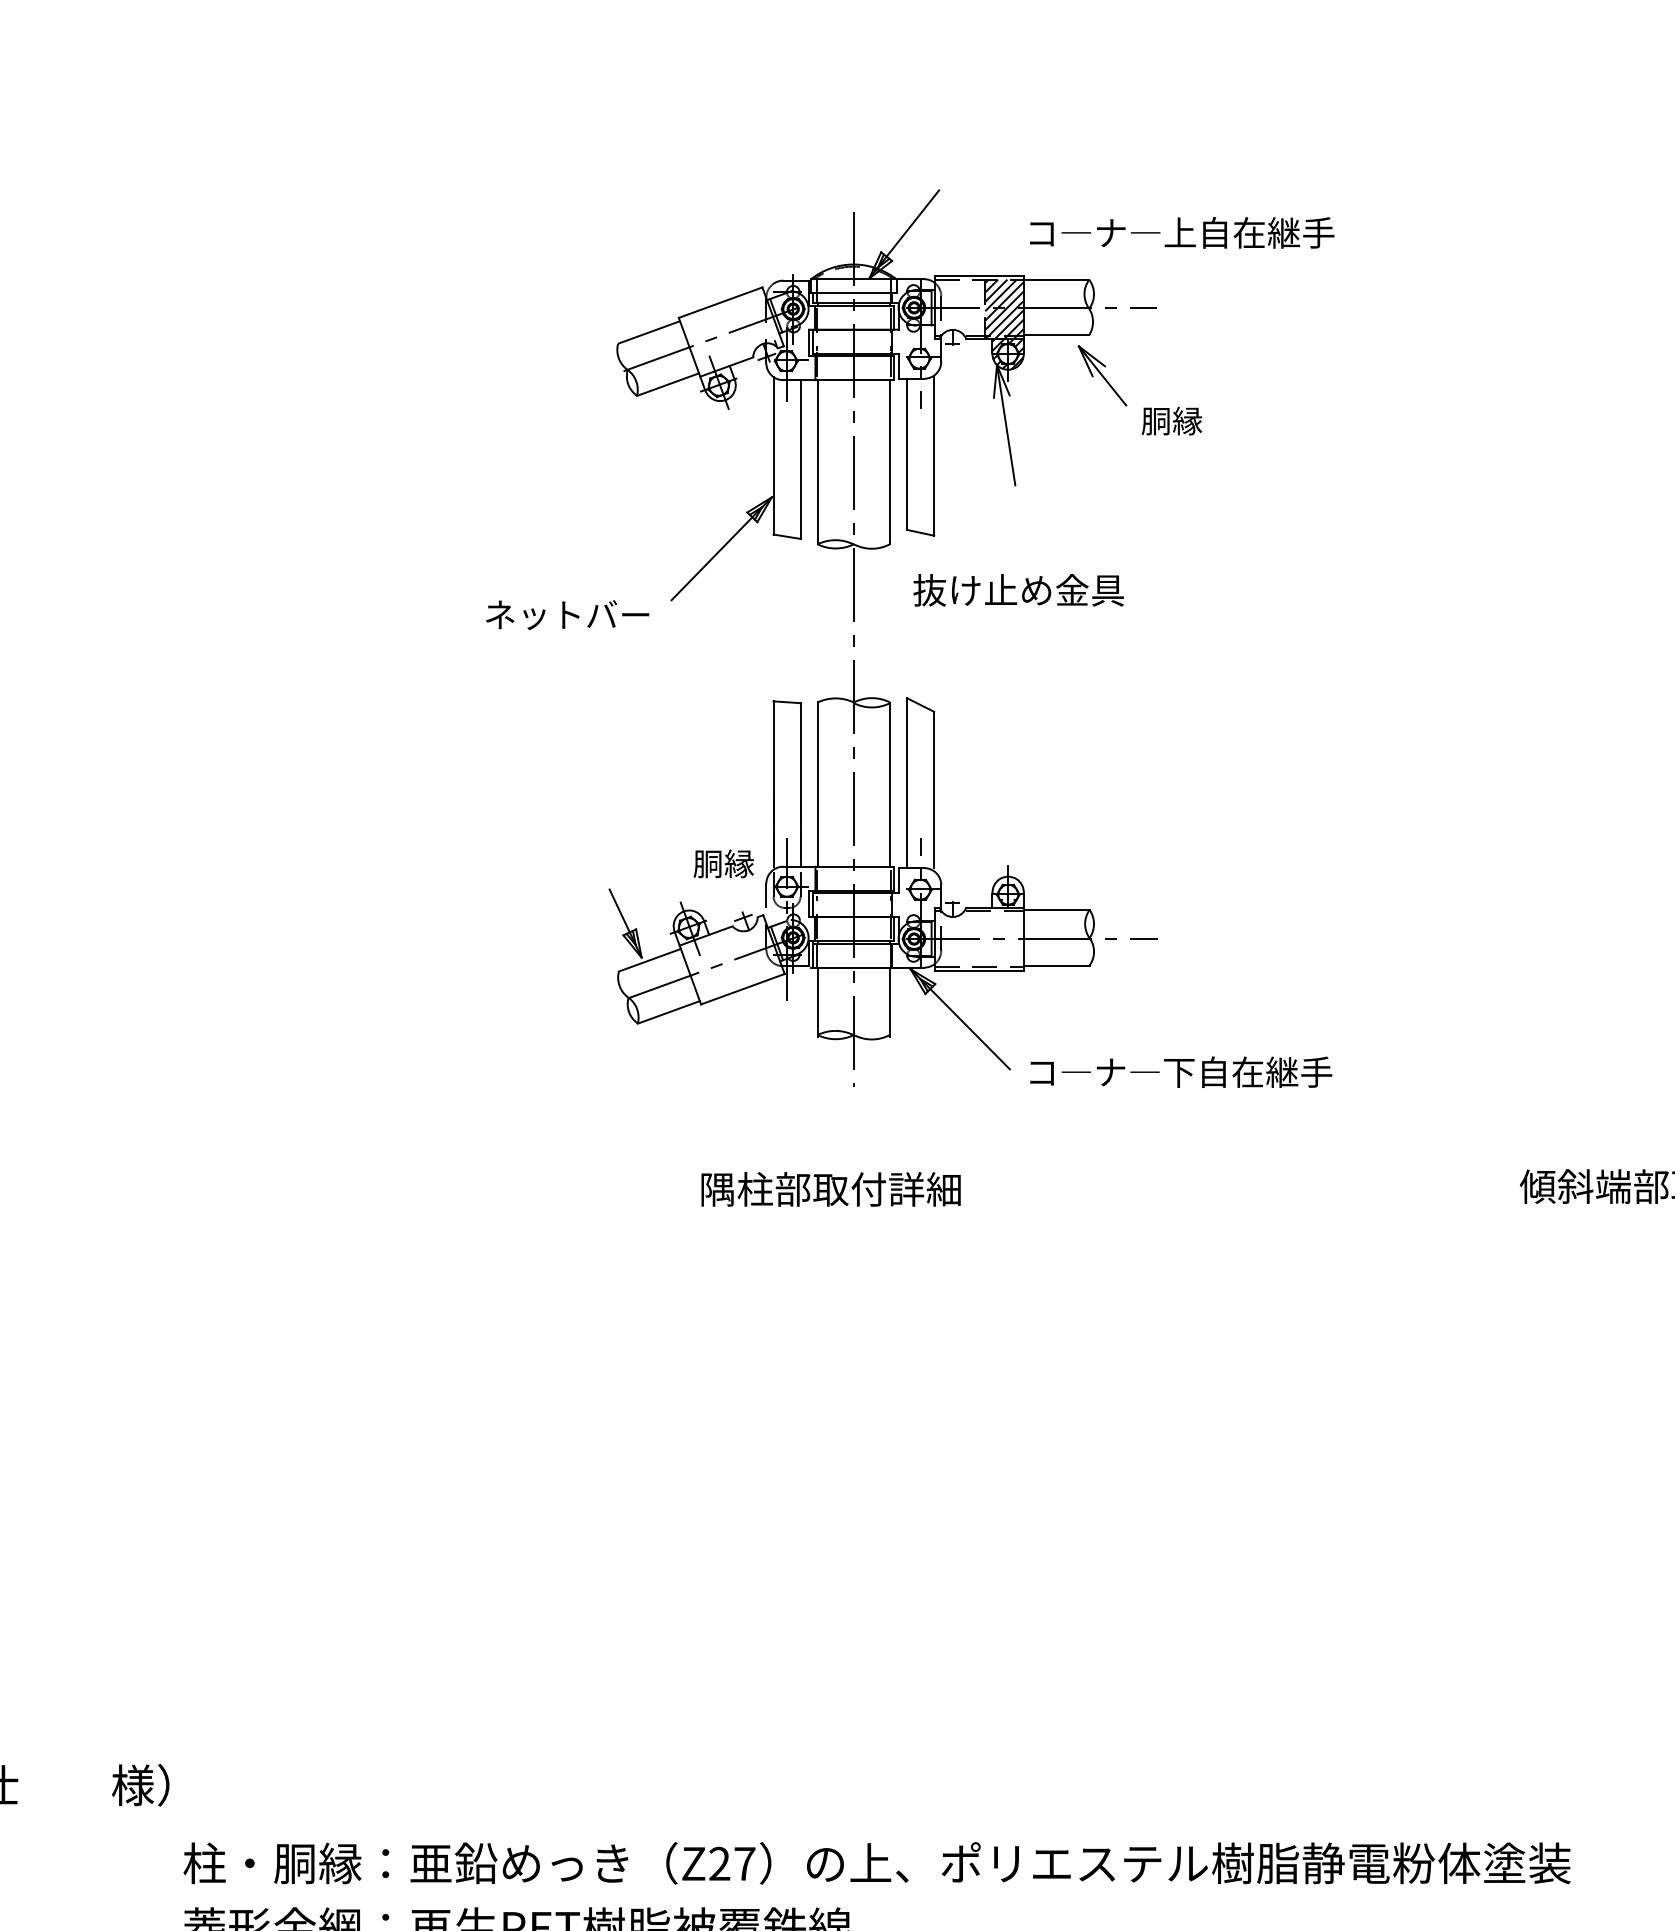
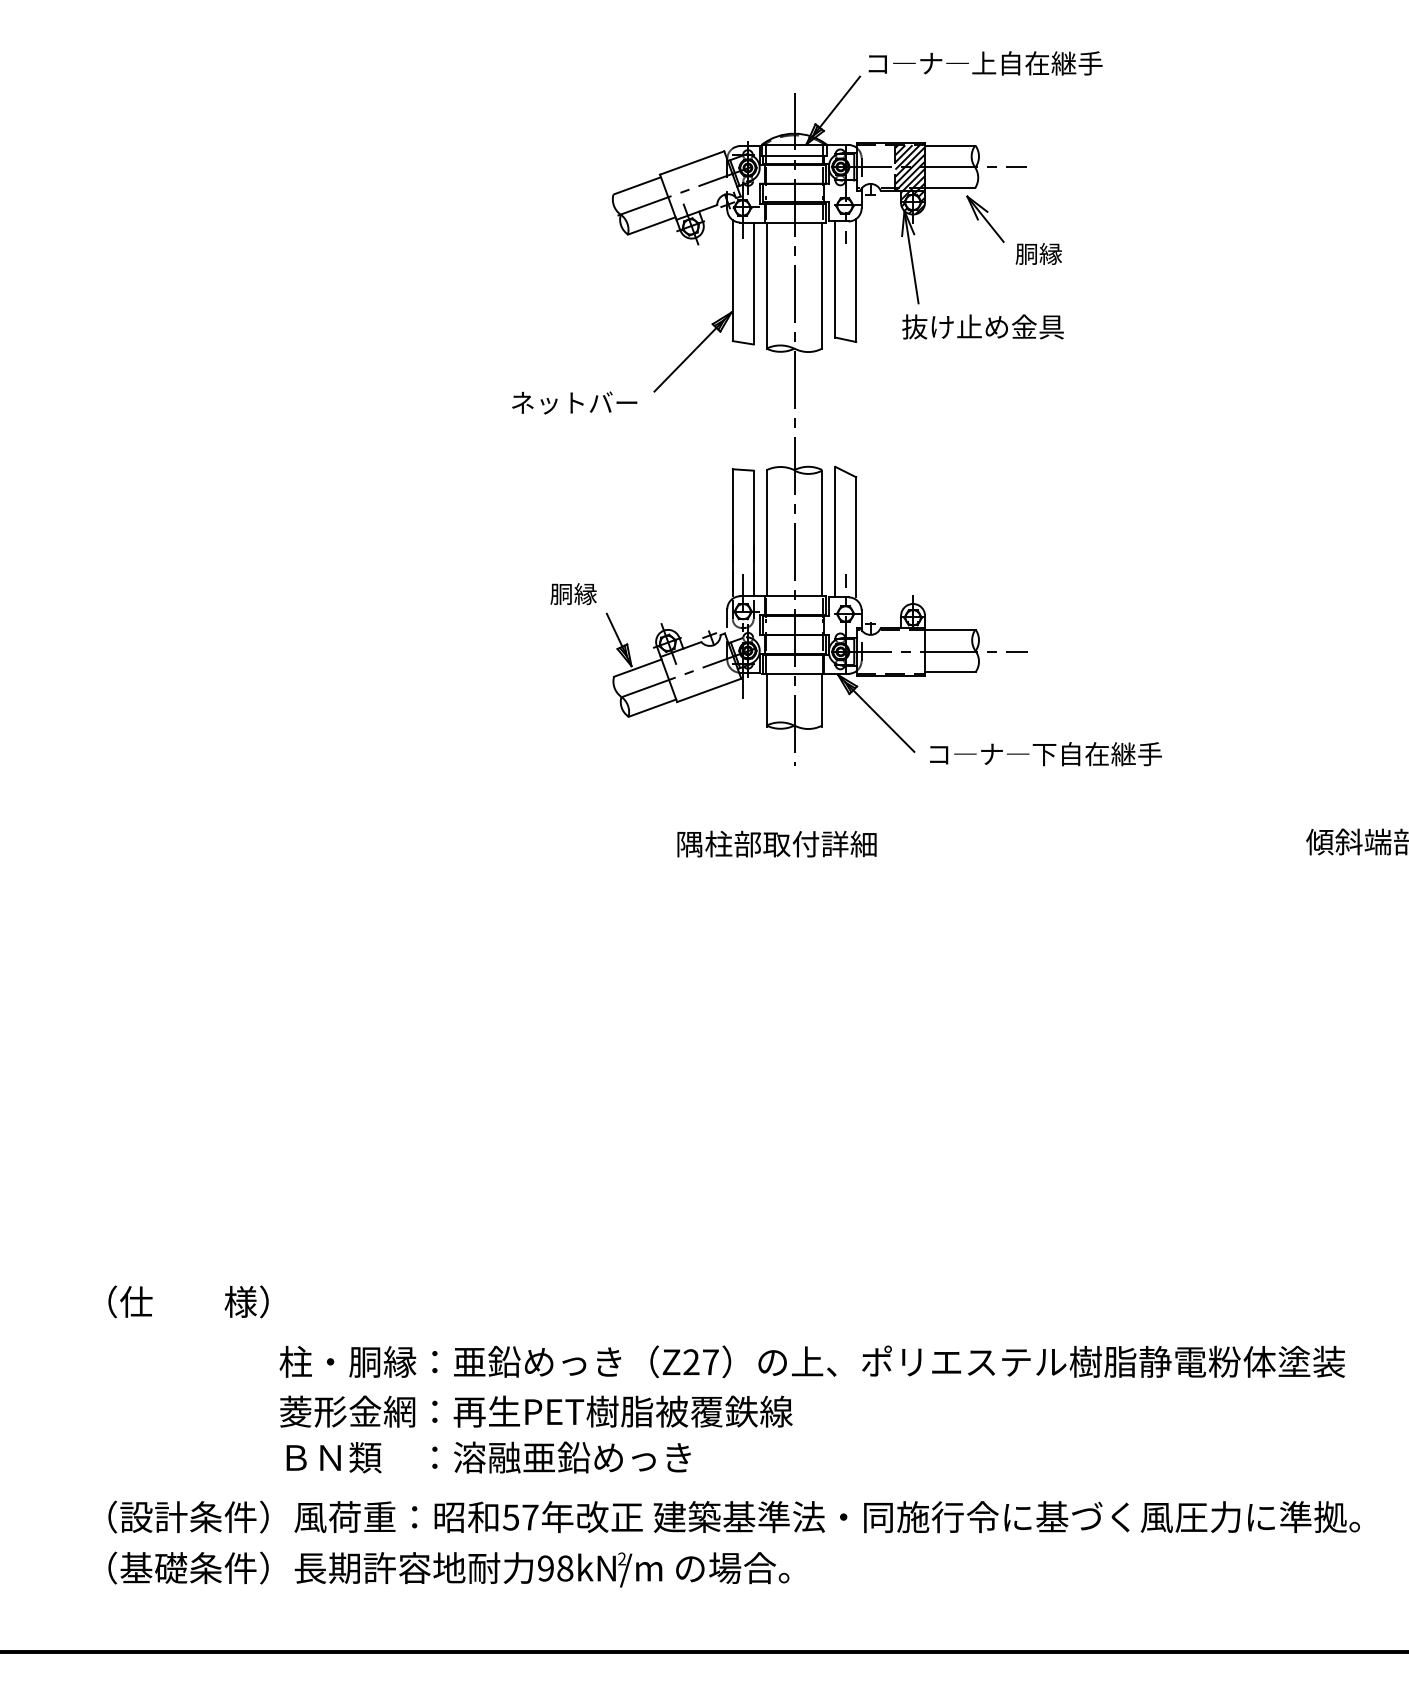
text: (1181, 233) -> (985, 63), moved
text: (1017, 589) -> (982, 326), moved
text: (723, 863) -> (573, 593), moved

